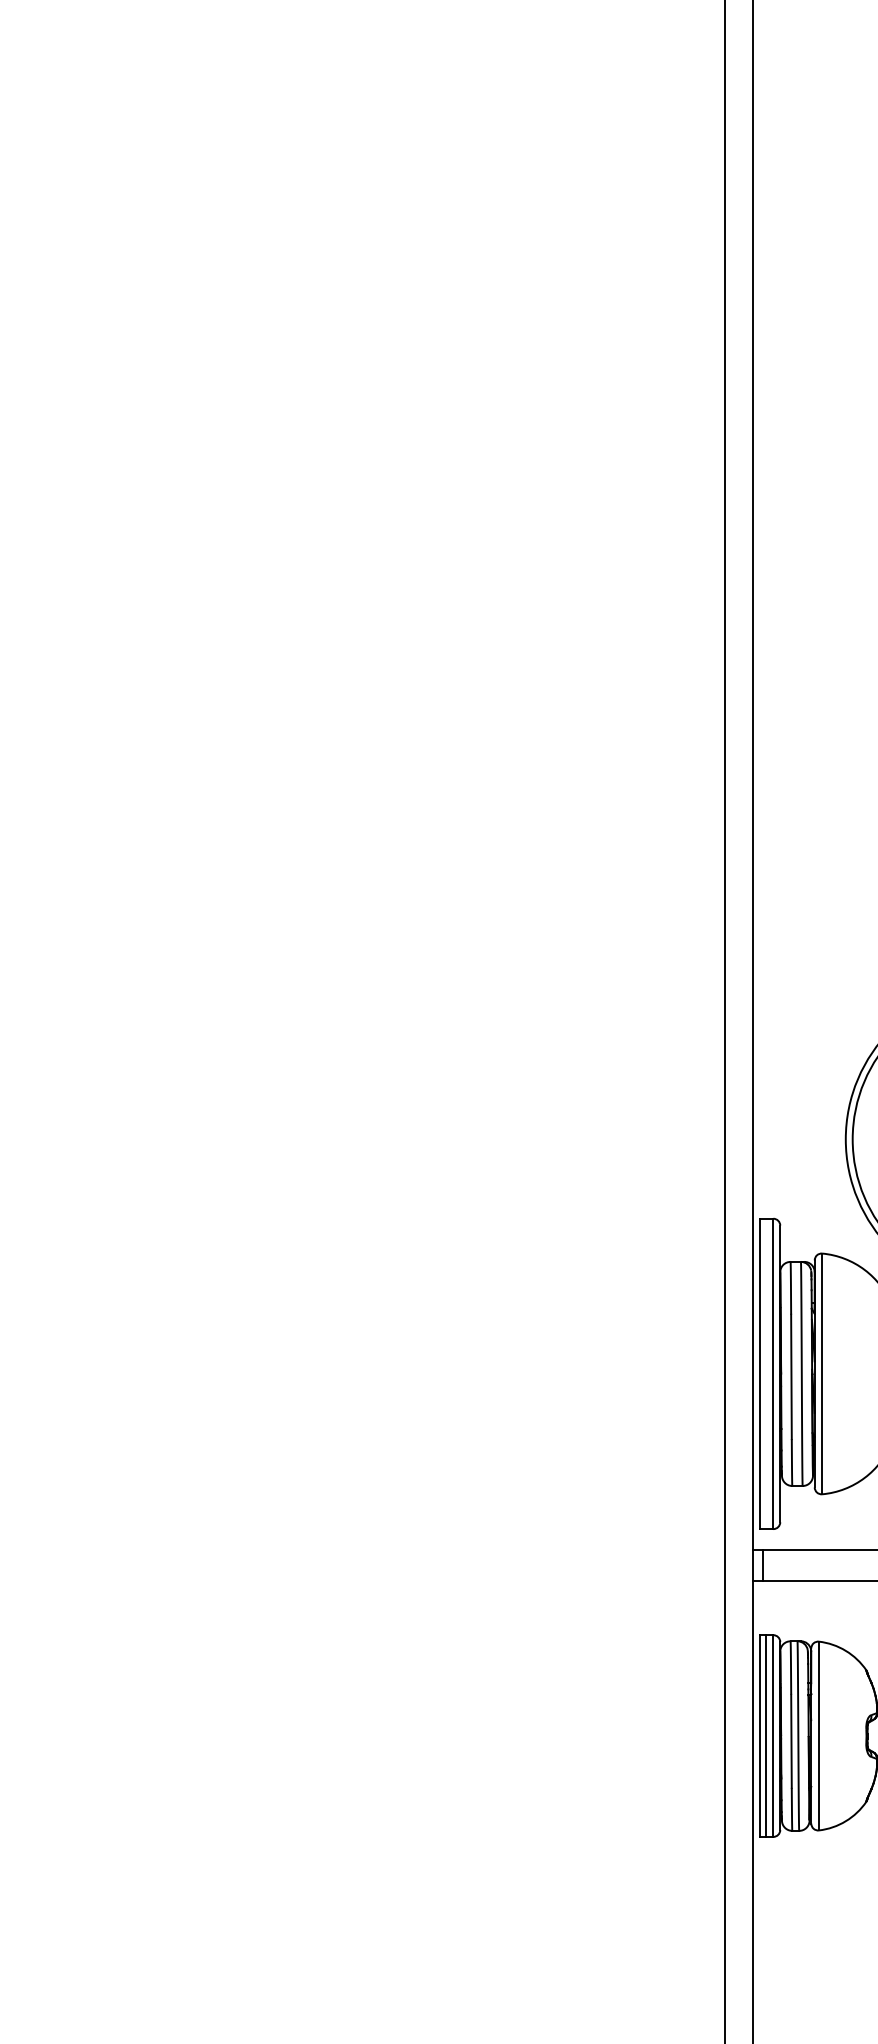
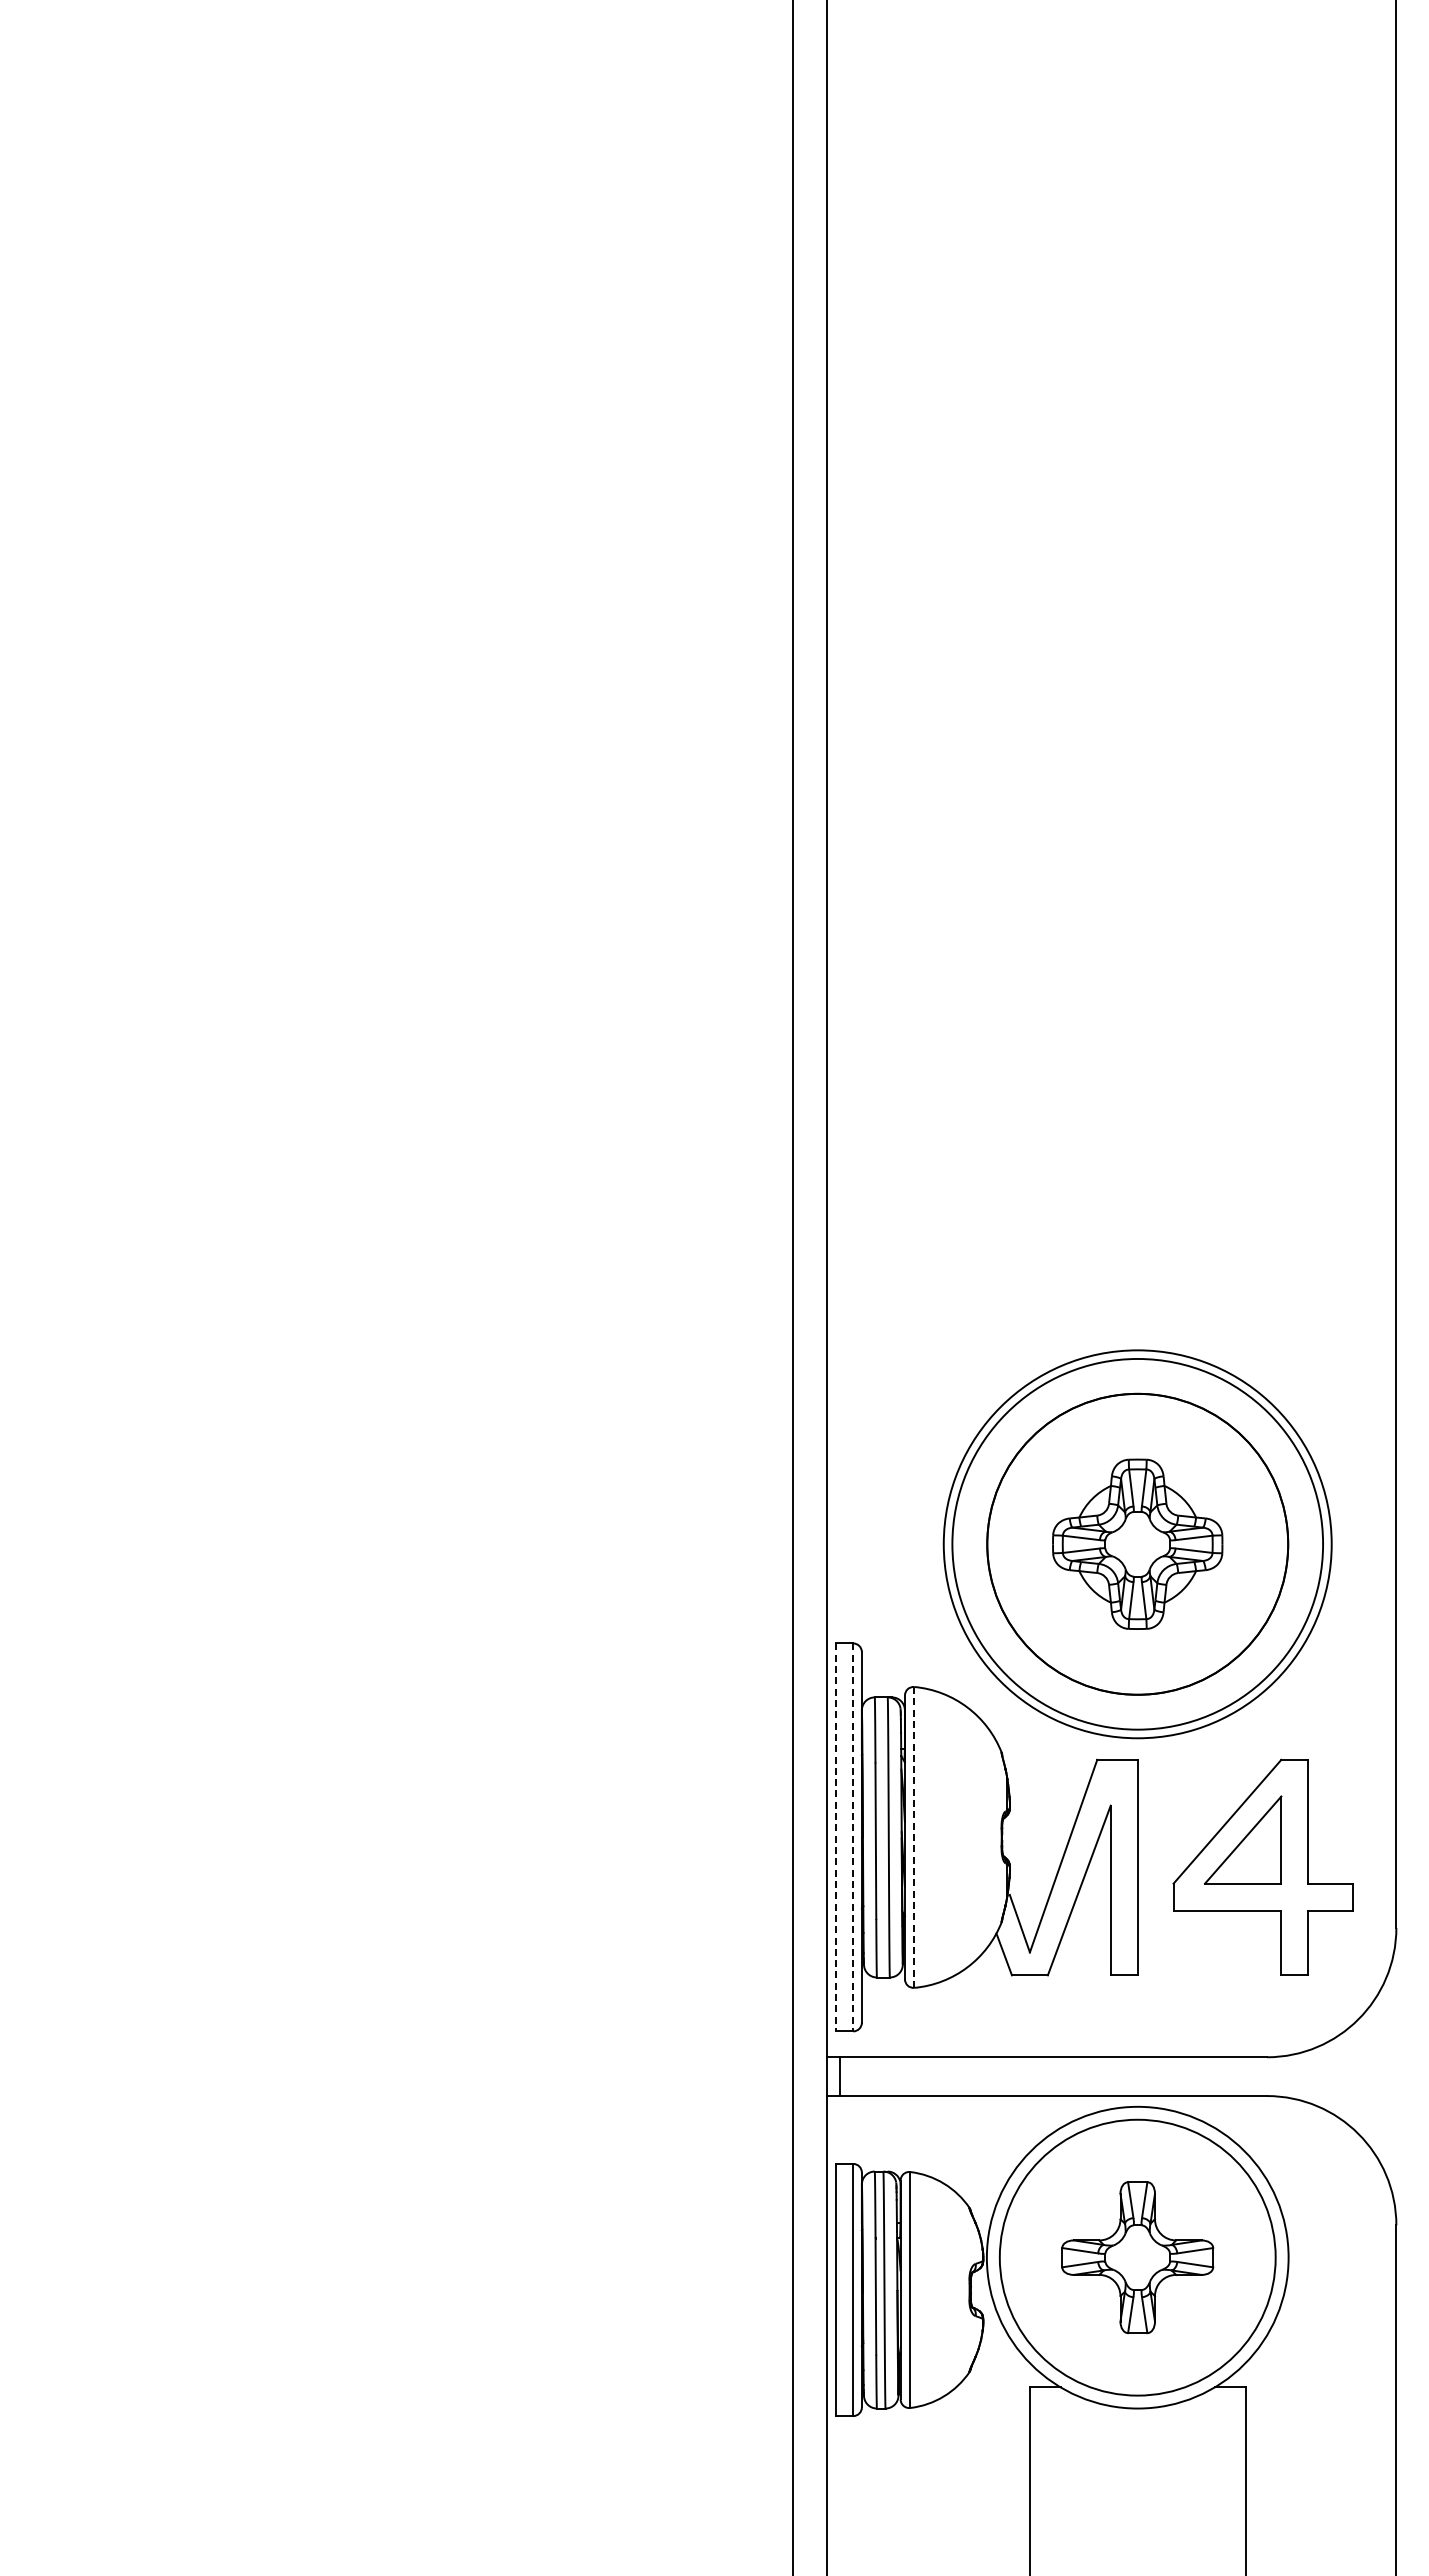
line: (759, 1373) -> (836, 1837), solid -> dashed
line: (773, 1373) -> (853, 1837), solid -> dashed
line: (822, 1373) -> (914, 1837), solid -> dashed
line: (766, 1735) -> (844, 2289), removed

